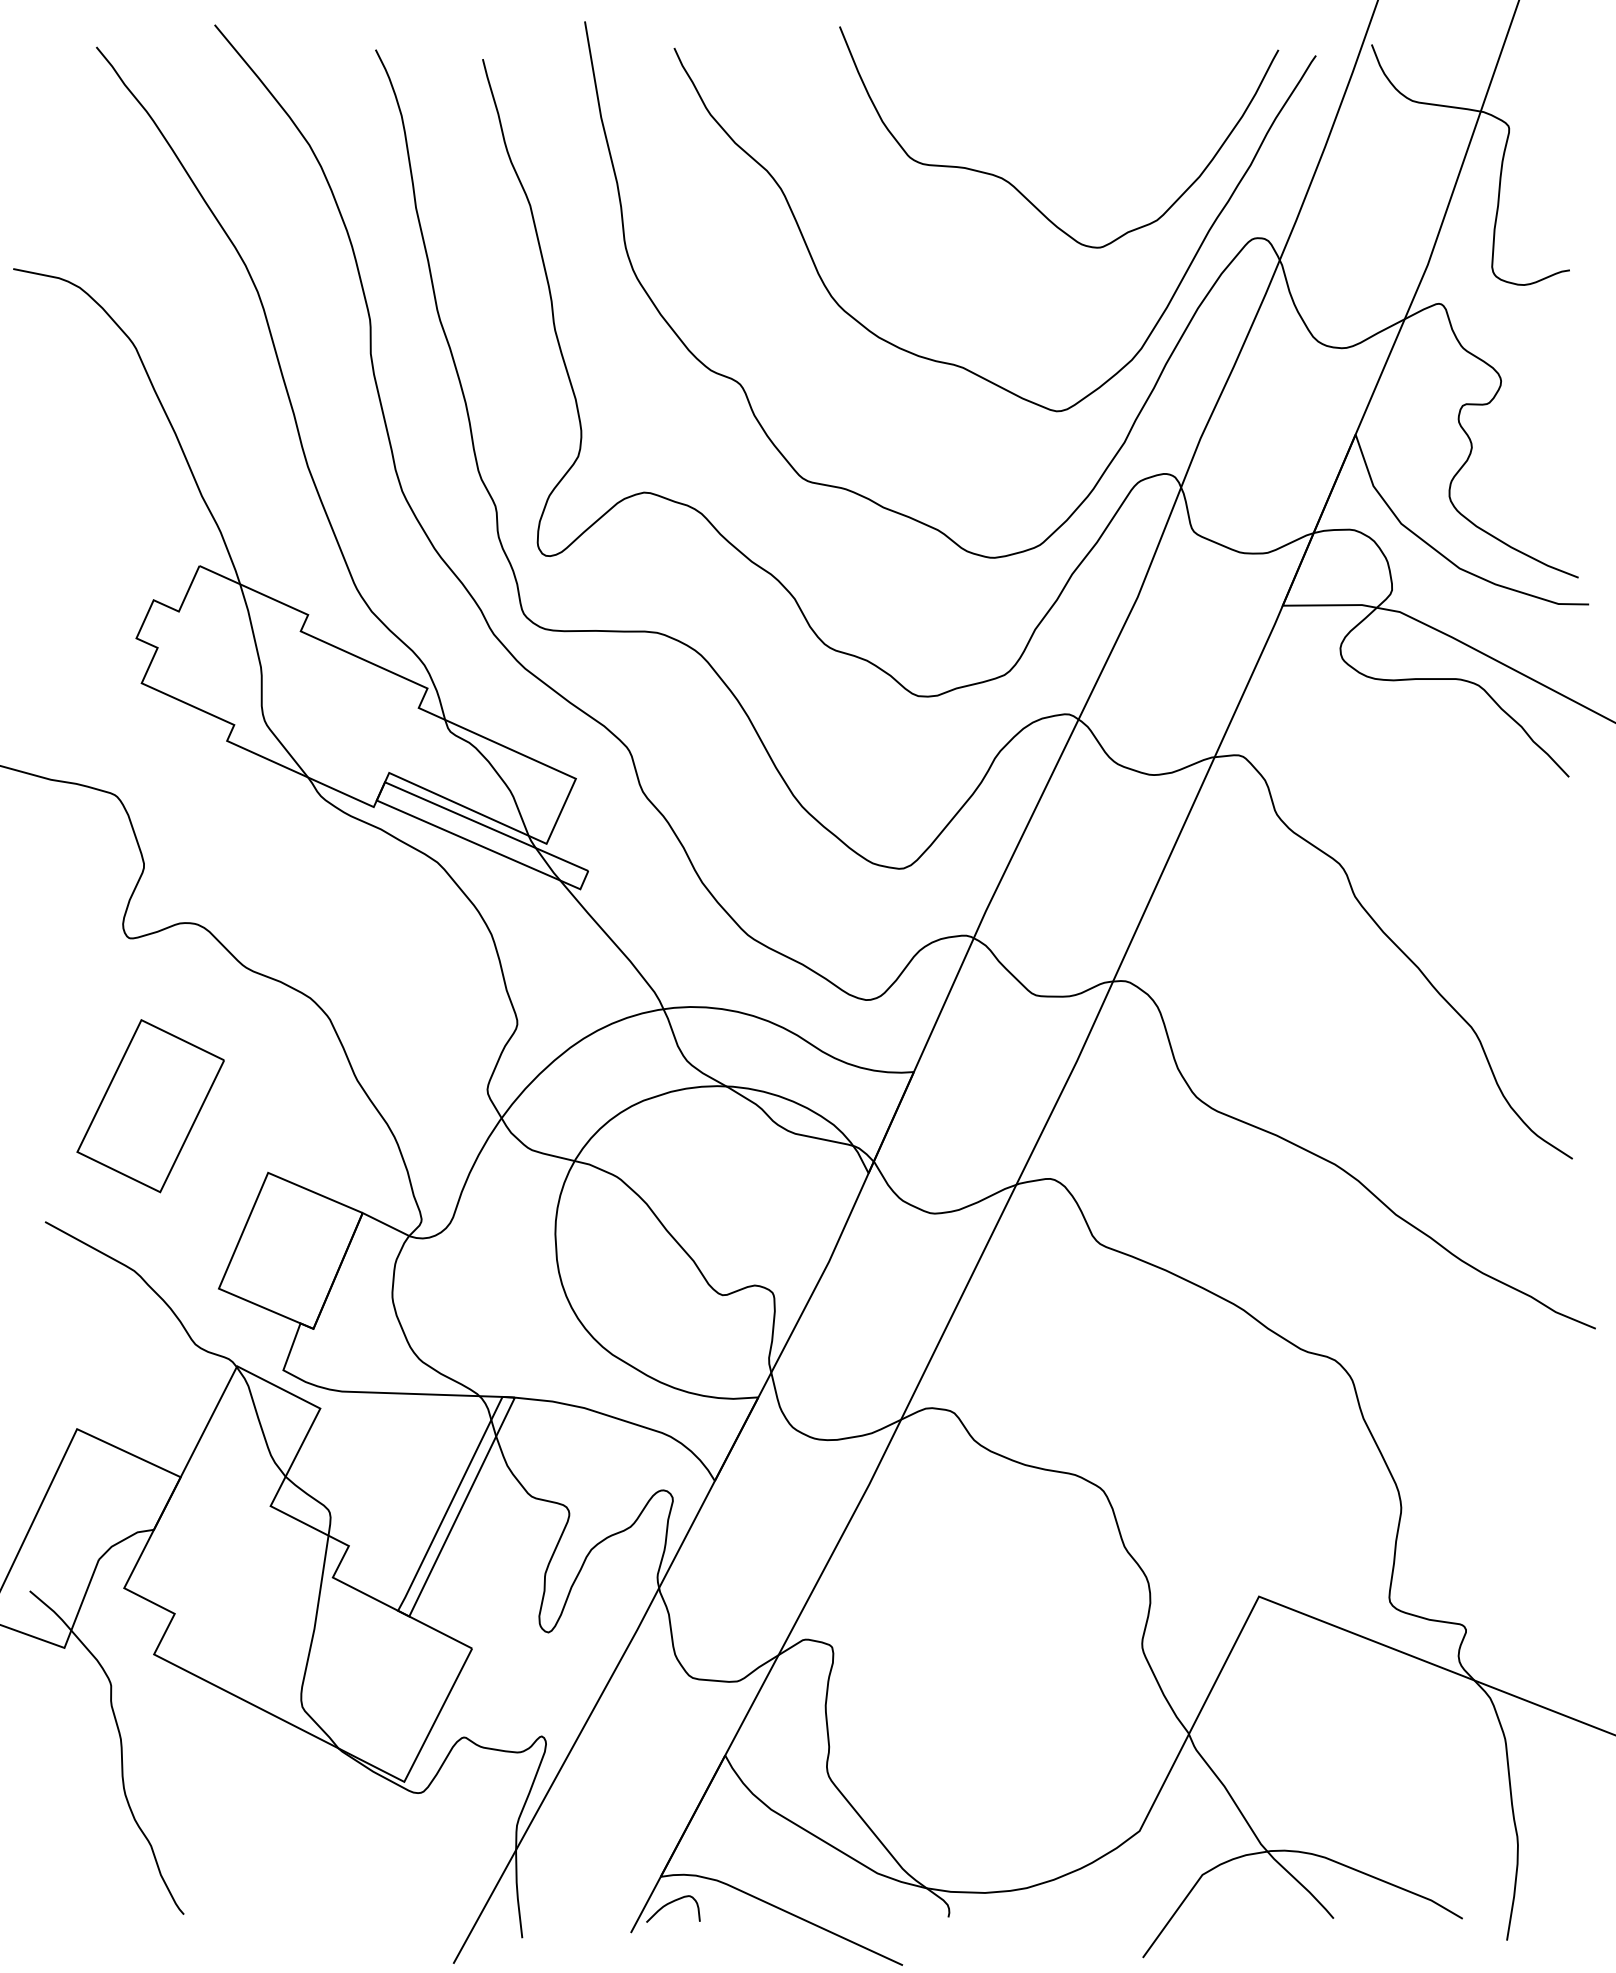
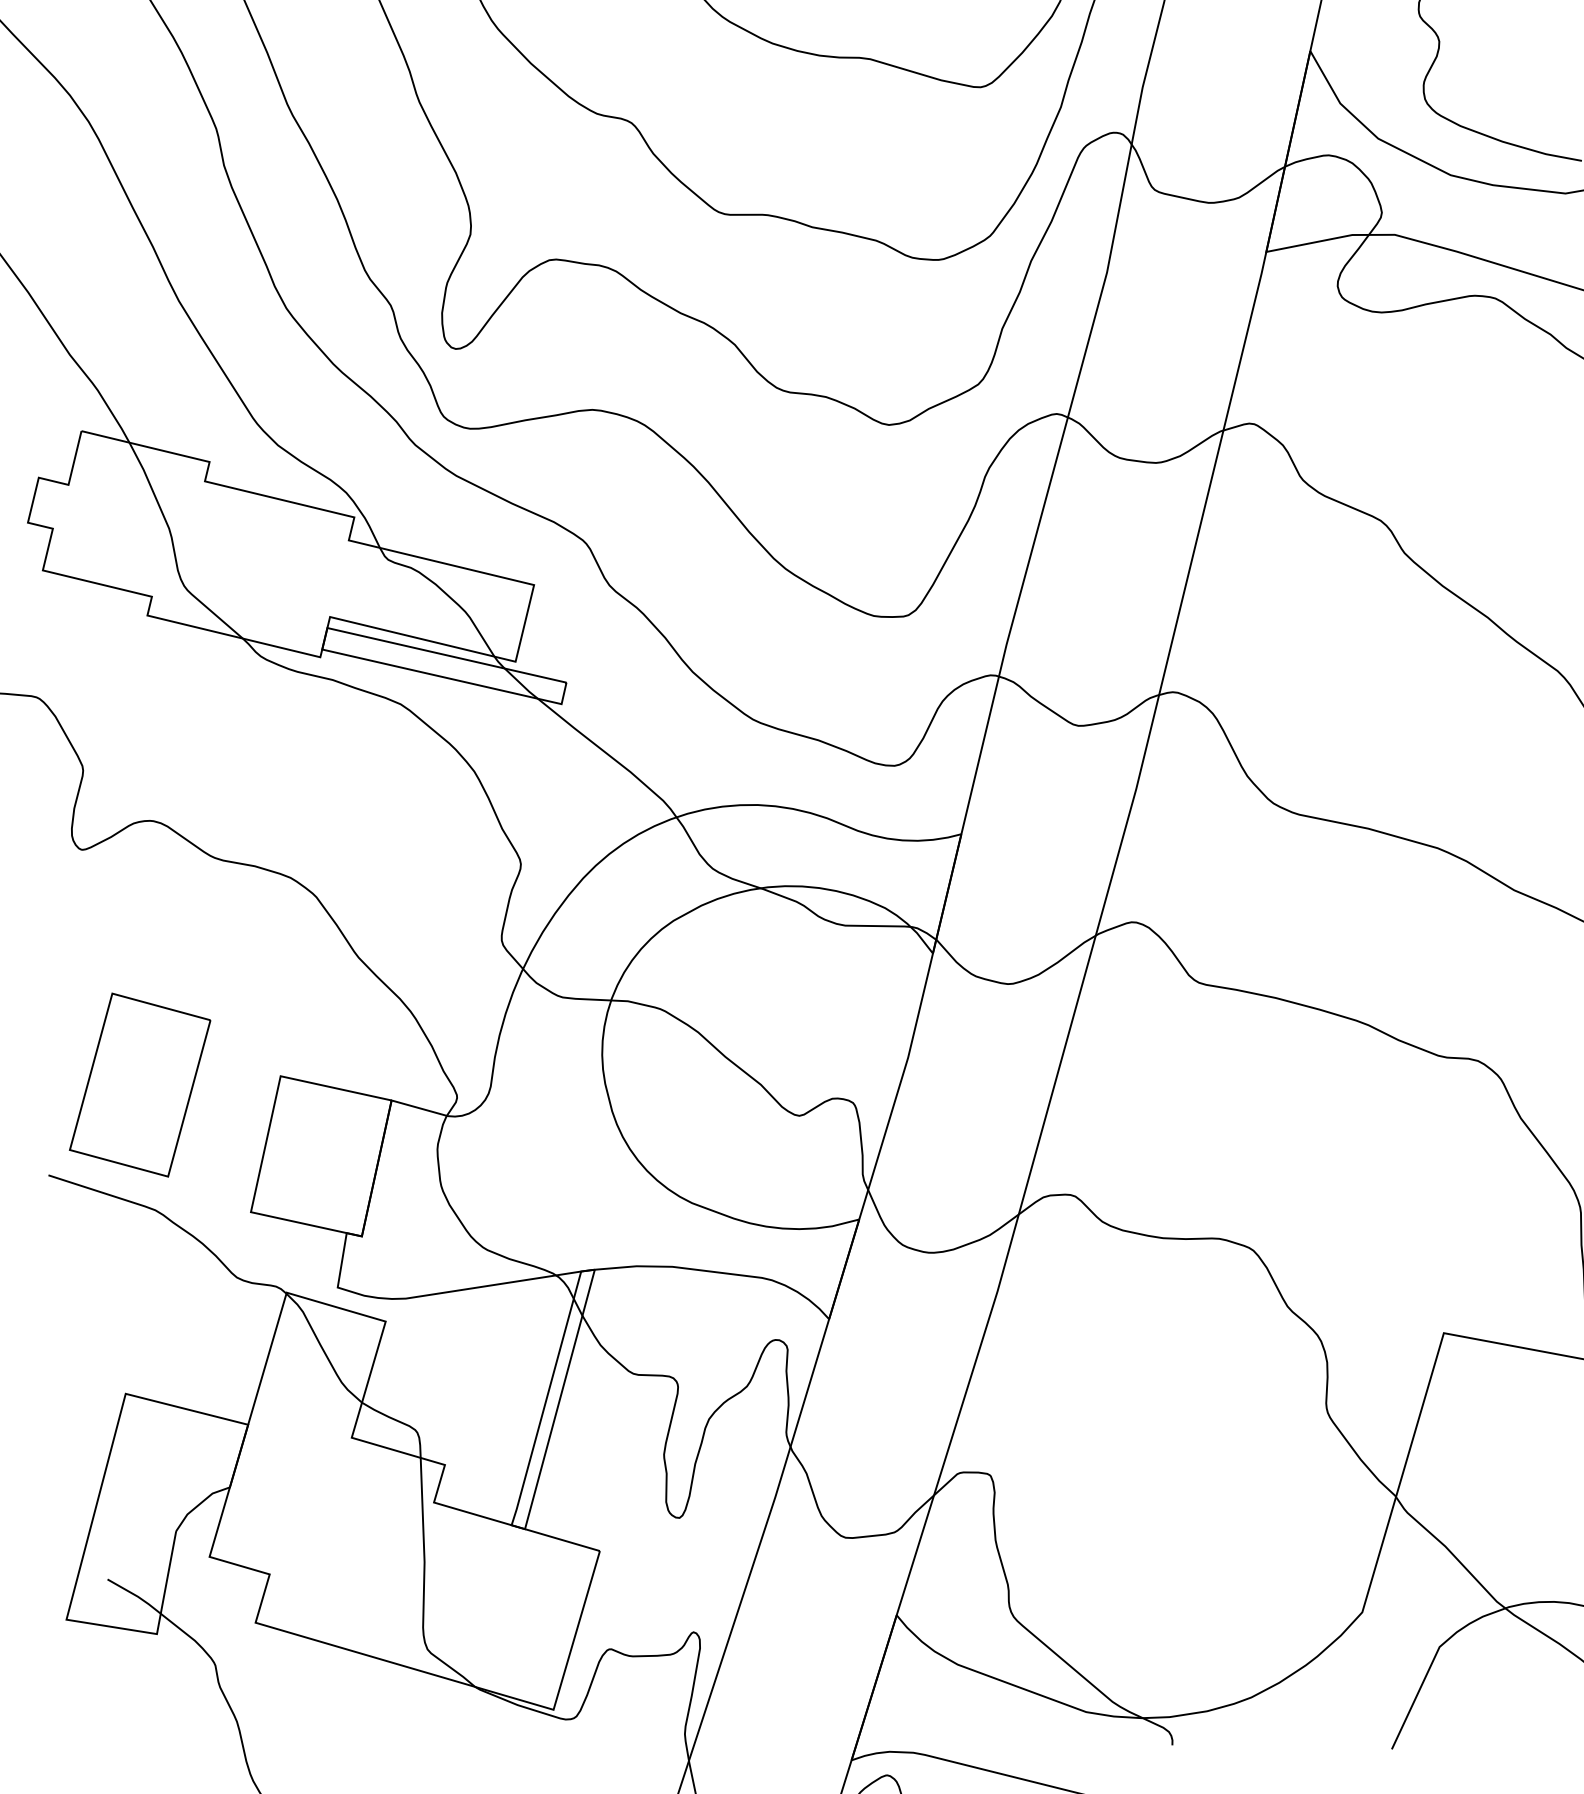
part: (150, 1106) -> (139, 1085), moved

